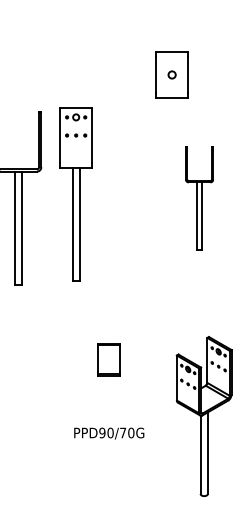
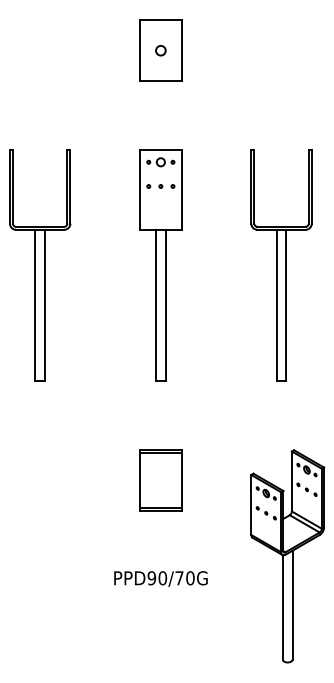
part: (171, 74) -> (160, 50), moved
part: (75, 194) -> (160, 265), moved
part: (199, 198) -> (281, 265), size x1.67
part: (108, 359) -> (160, 480), size x1.43

